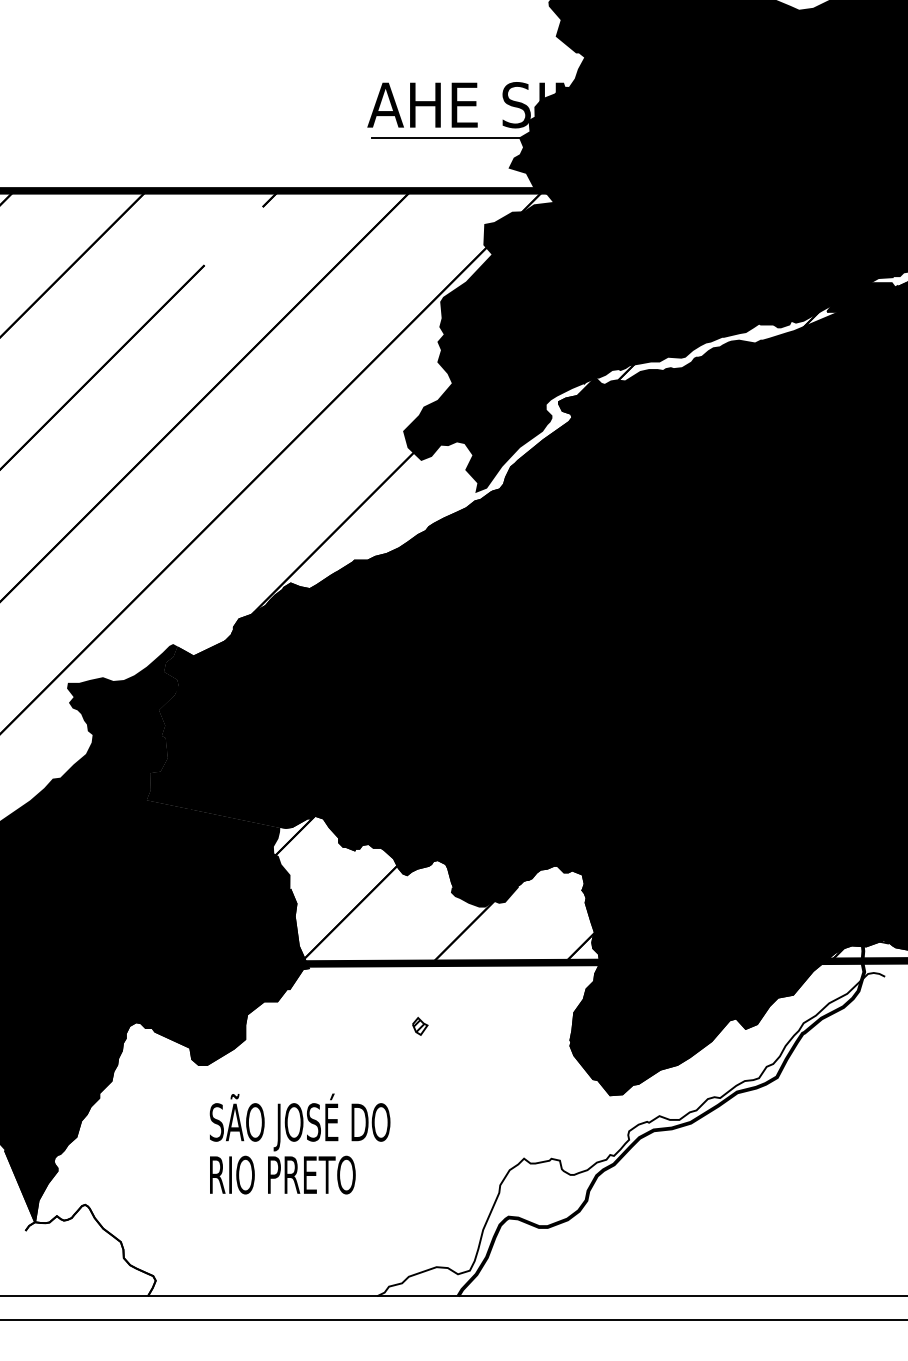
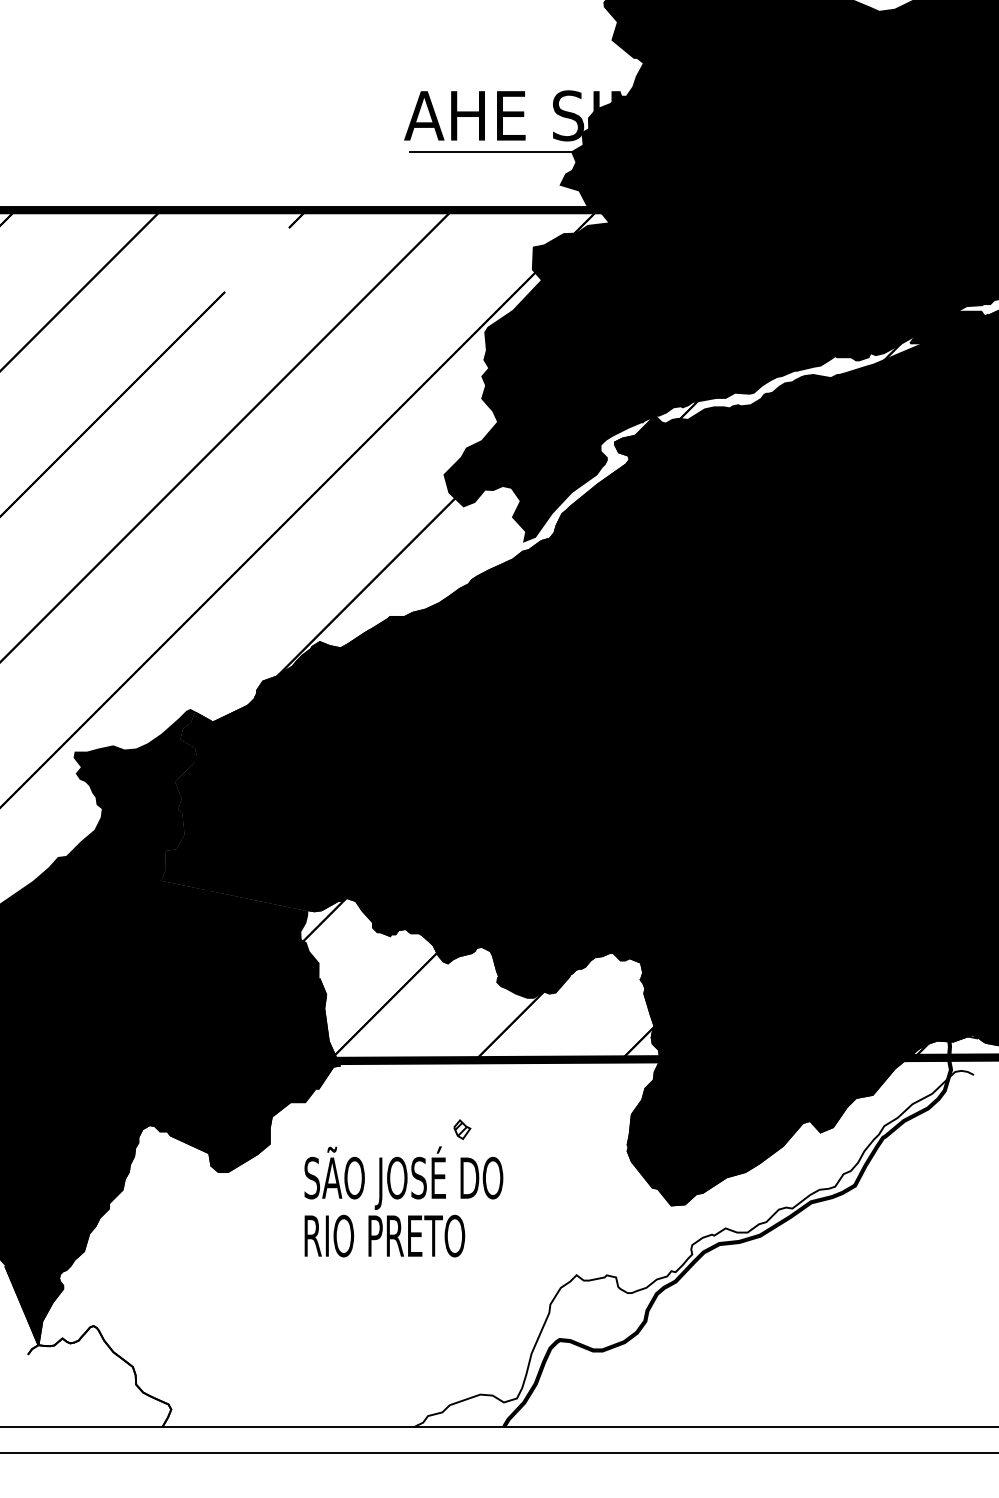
text: (299, 1143) -> (403, 1201), moved

